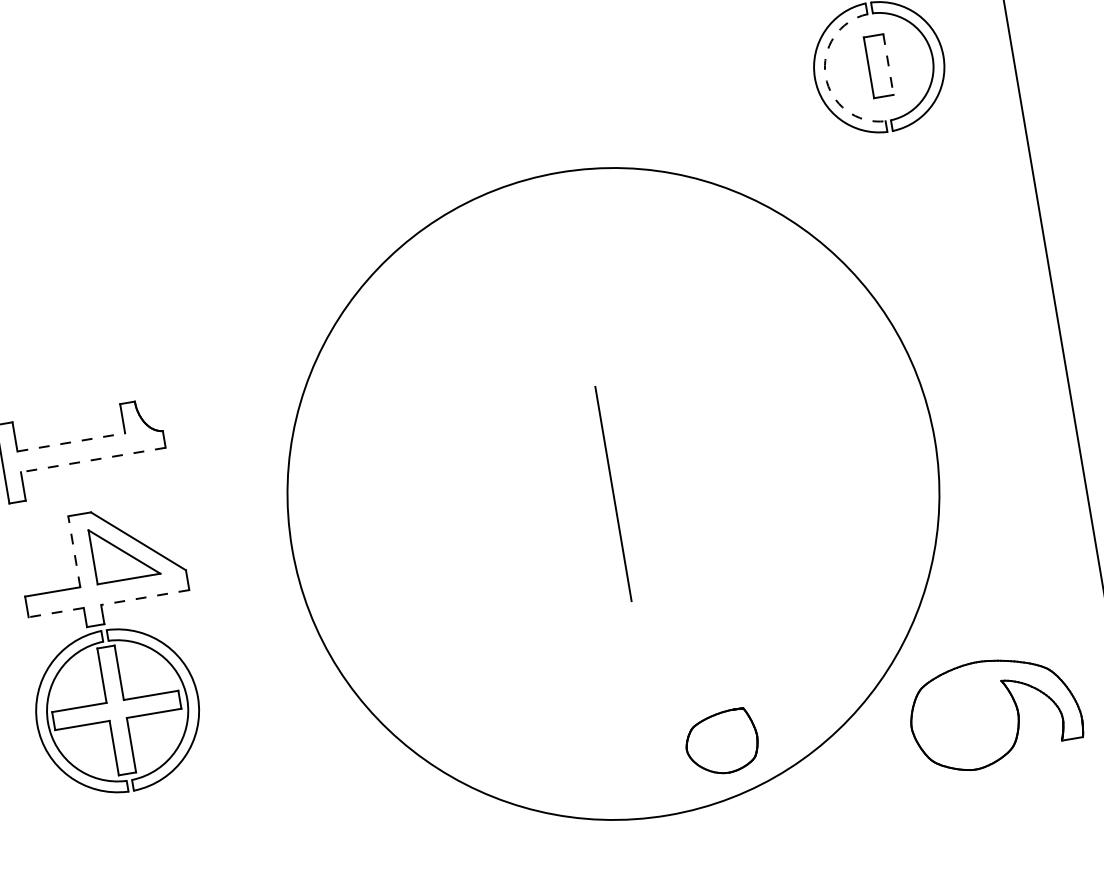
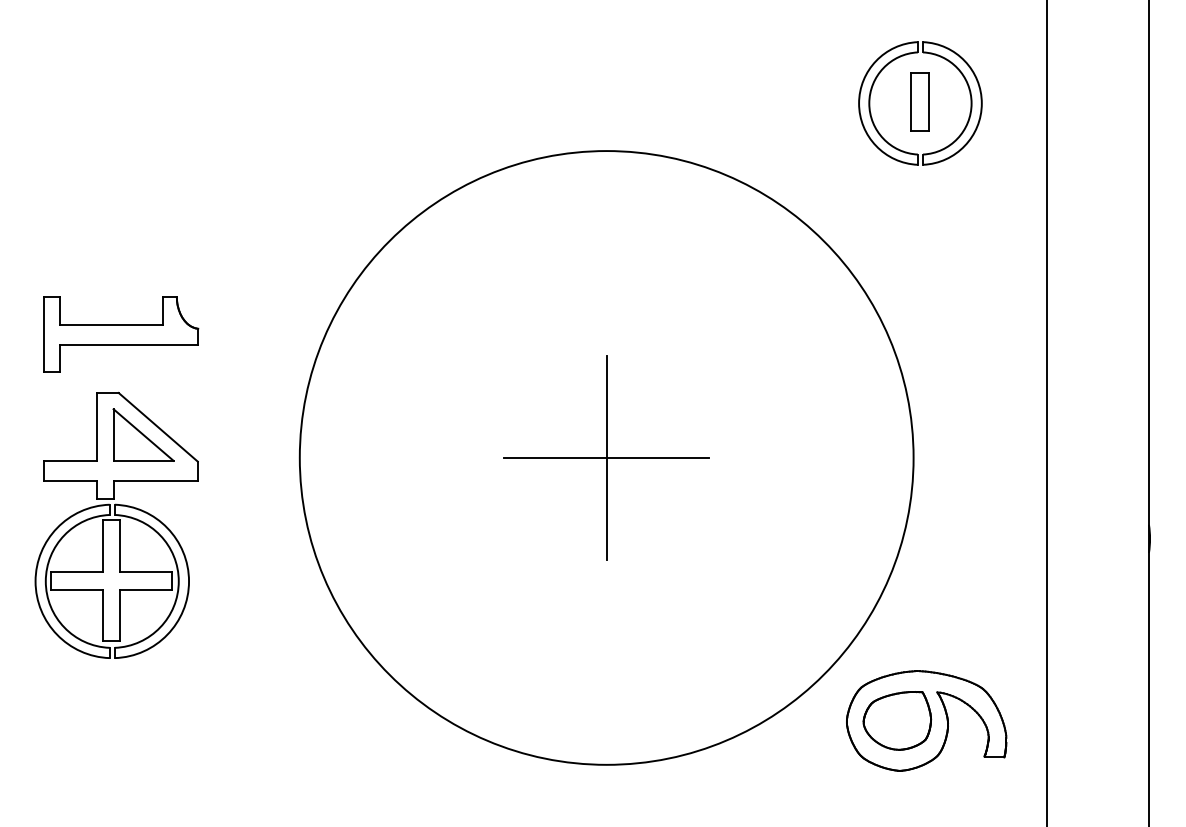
line: (888, 64) -> (929, 102), dashed -> solid
arc: (825, 76) -> (869, 103), dashed -> solid
line: (71, 441) -> (111, 324), dashed -> solid
line: (92, 459) -> (128, 344), dashed -> solid
line: (613, 493) -> (606, 457), added
line: (74, 551) -> (97, 426), dashed -> solid
line: (145, 597) -> (155, 480), dashed -> solid
line: (56, 612) -> (70, 480), dashed -> solid
part: (722, 742) -> (897, 720), moved

